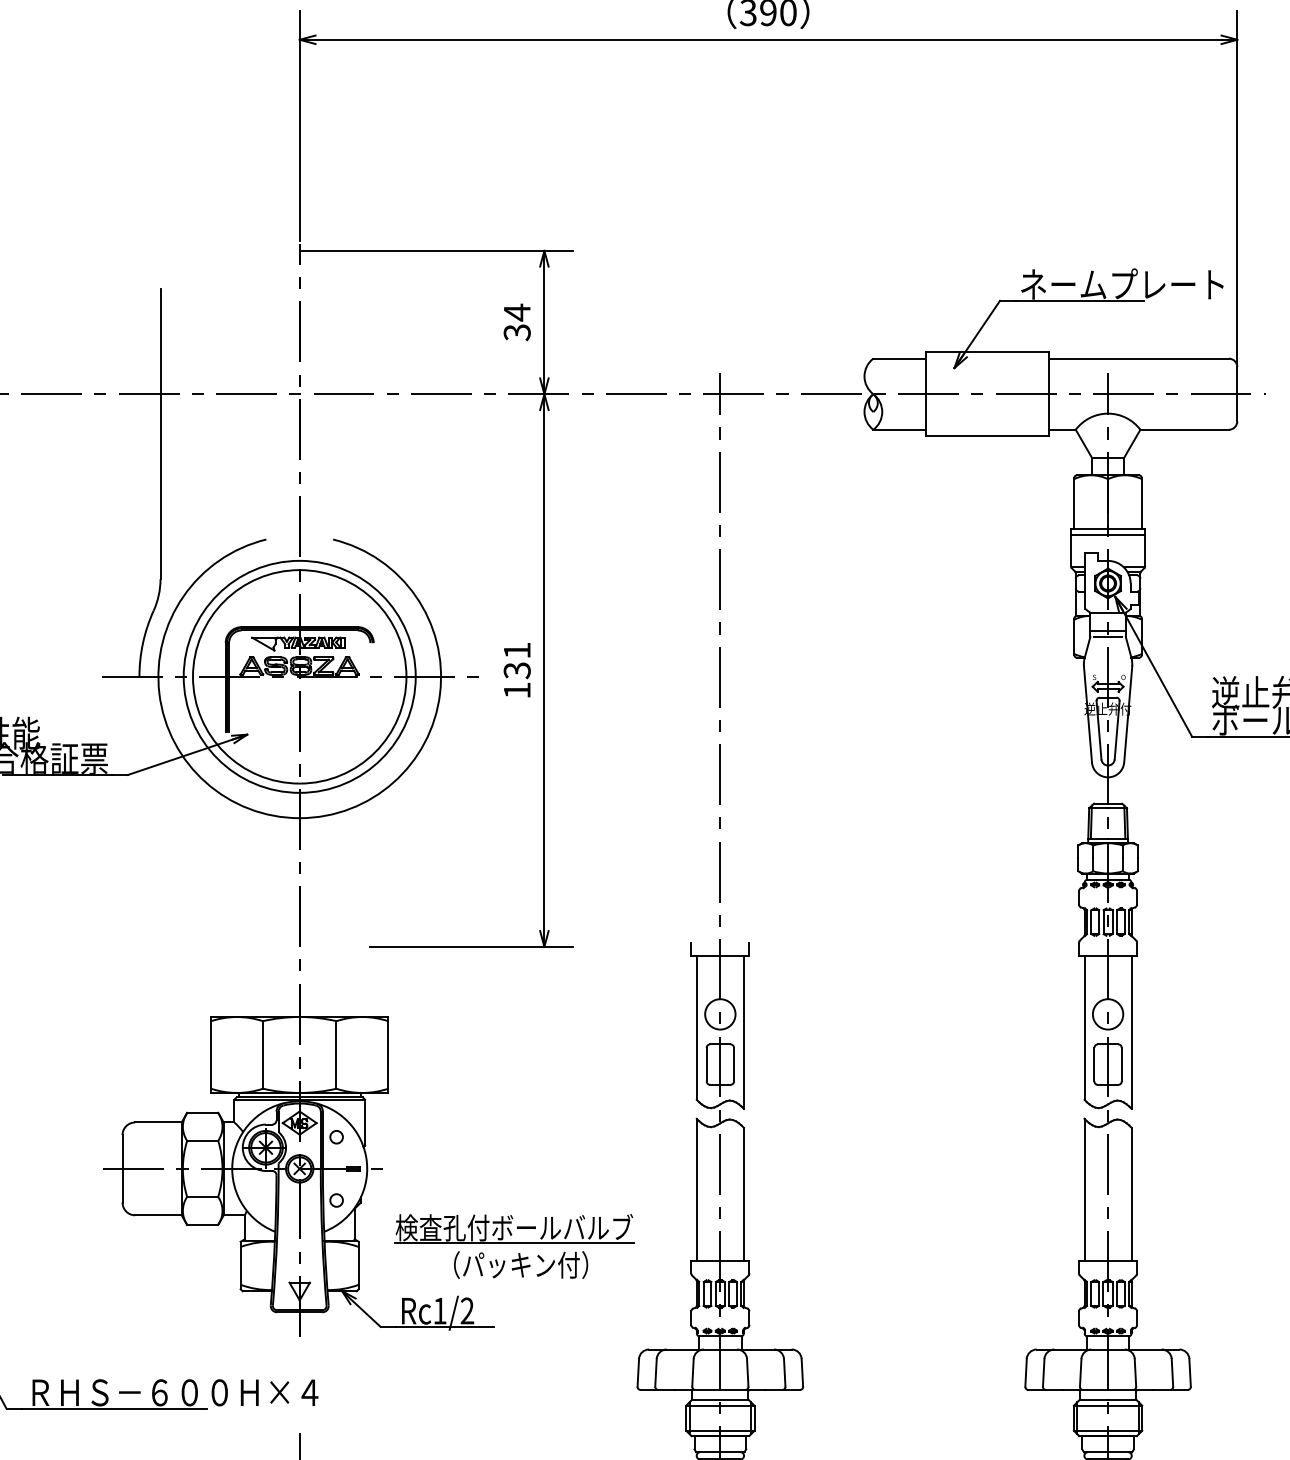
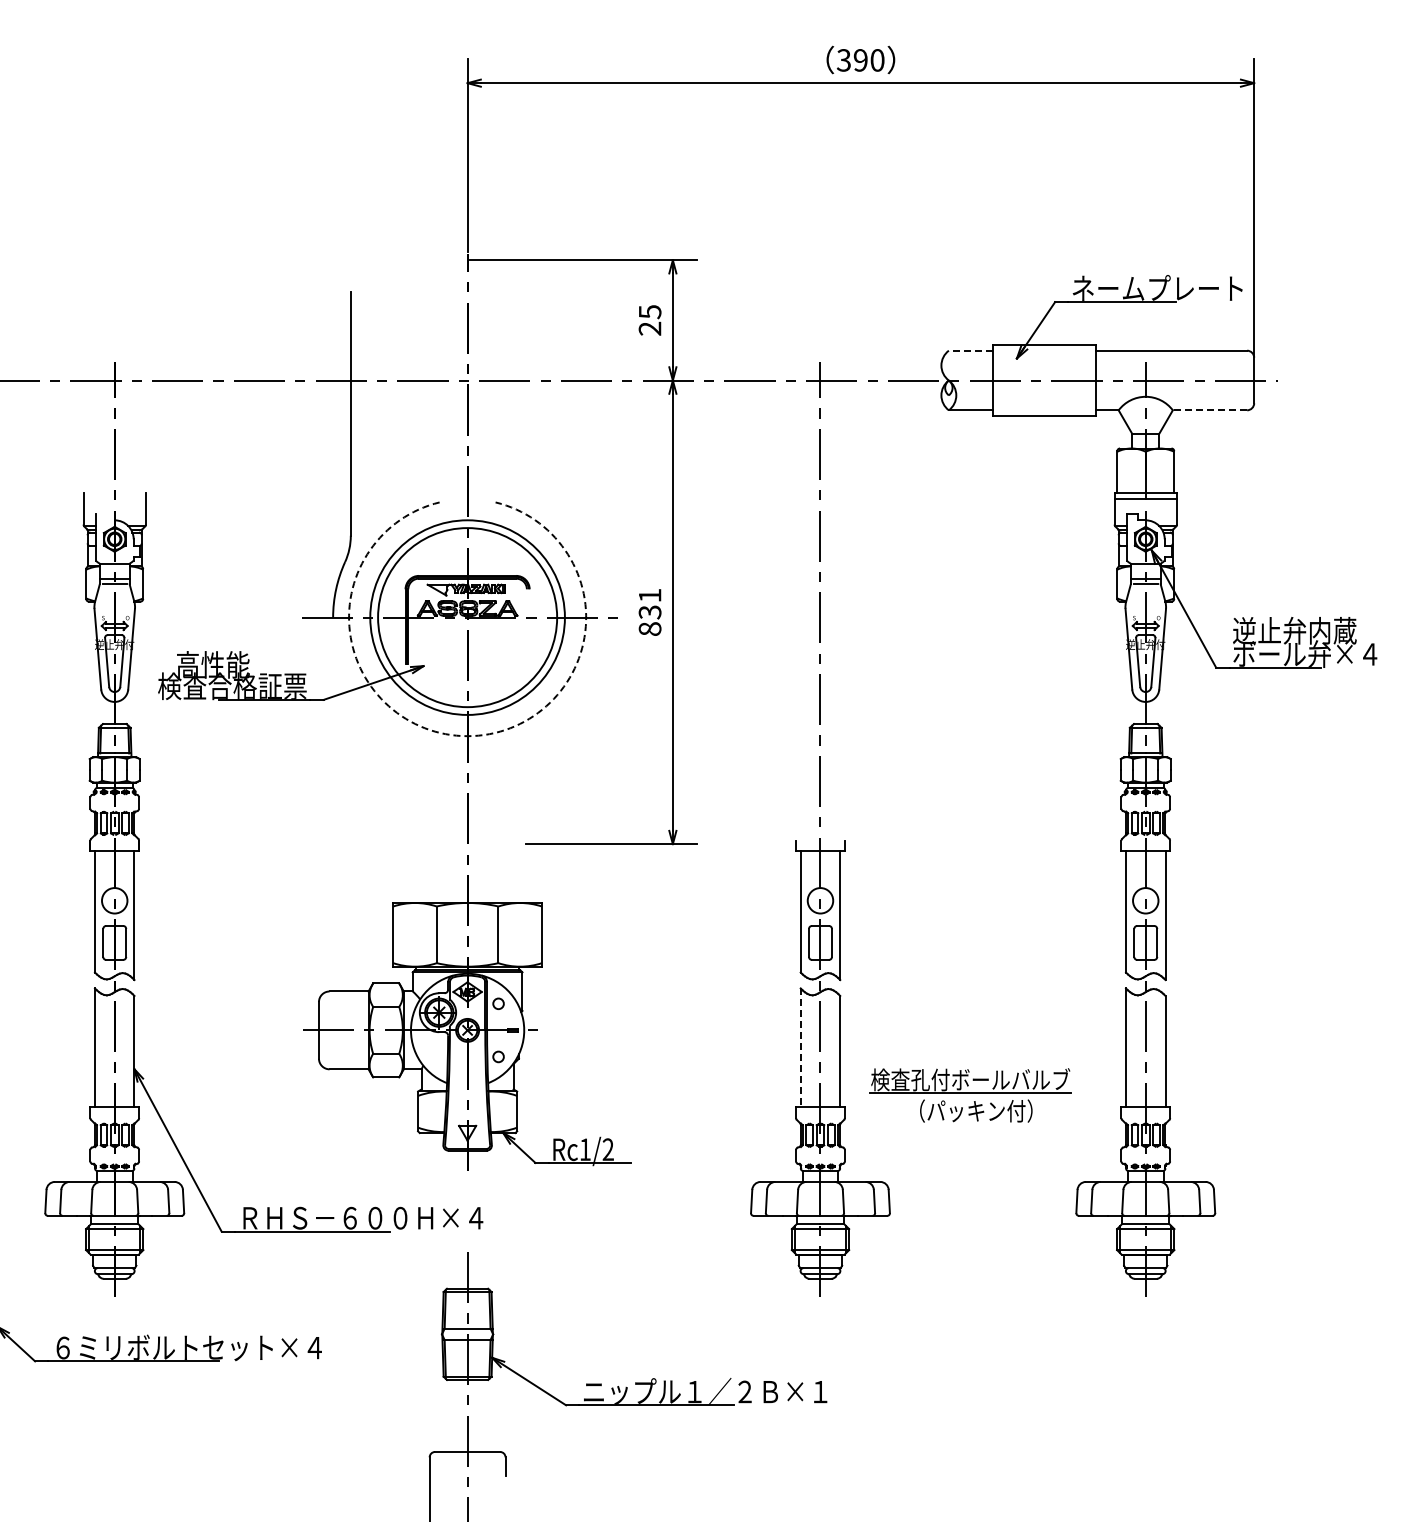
text: (517, 321) -> (650, 319), 34 -> 25
line: (899, 358) -> (970, 350), solid -> dashed
line: (1184, 429) -> (1209, 410), solid -> dashed
text: (516, 689) -> (649, 628), 131 -> 831
arc: (299, 818) -> (467, 736), solid -> dashed
line: (696, 1190) -> (800, 1048), solid -> dashed
part: (514, 1246) -> (970, 1095), moved

